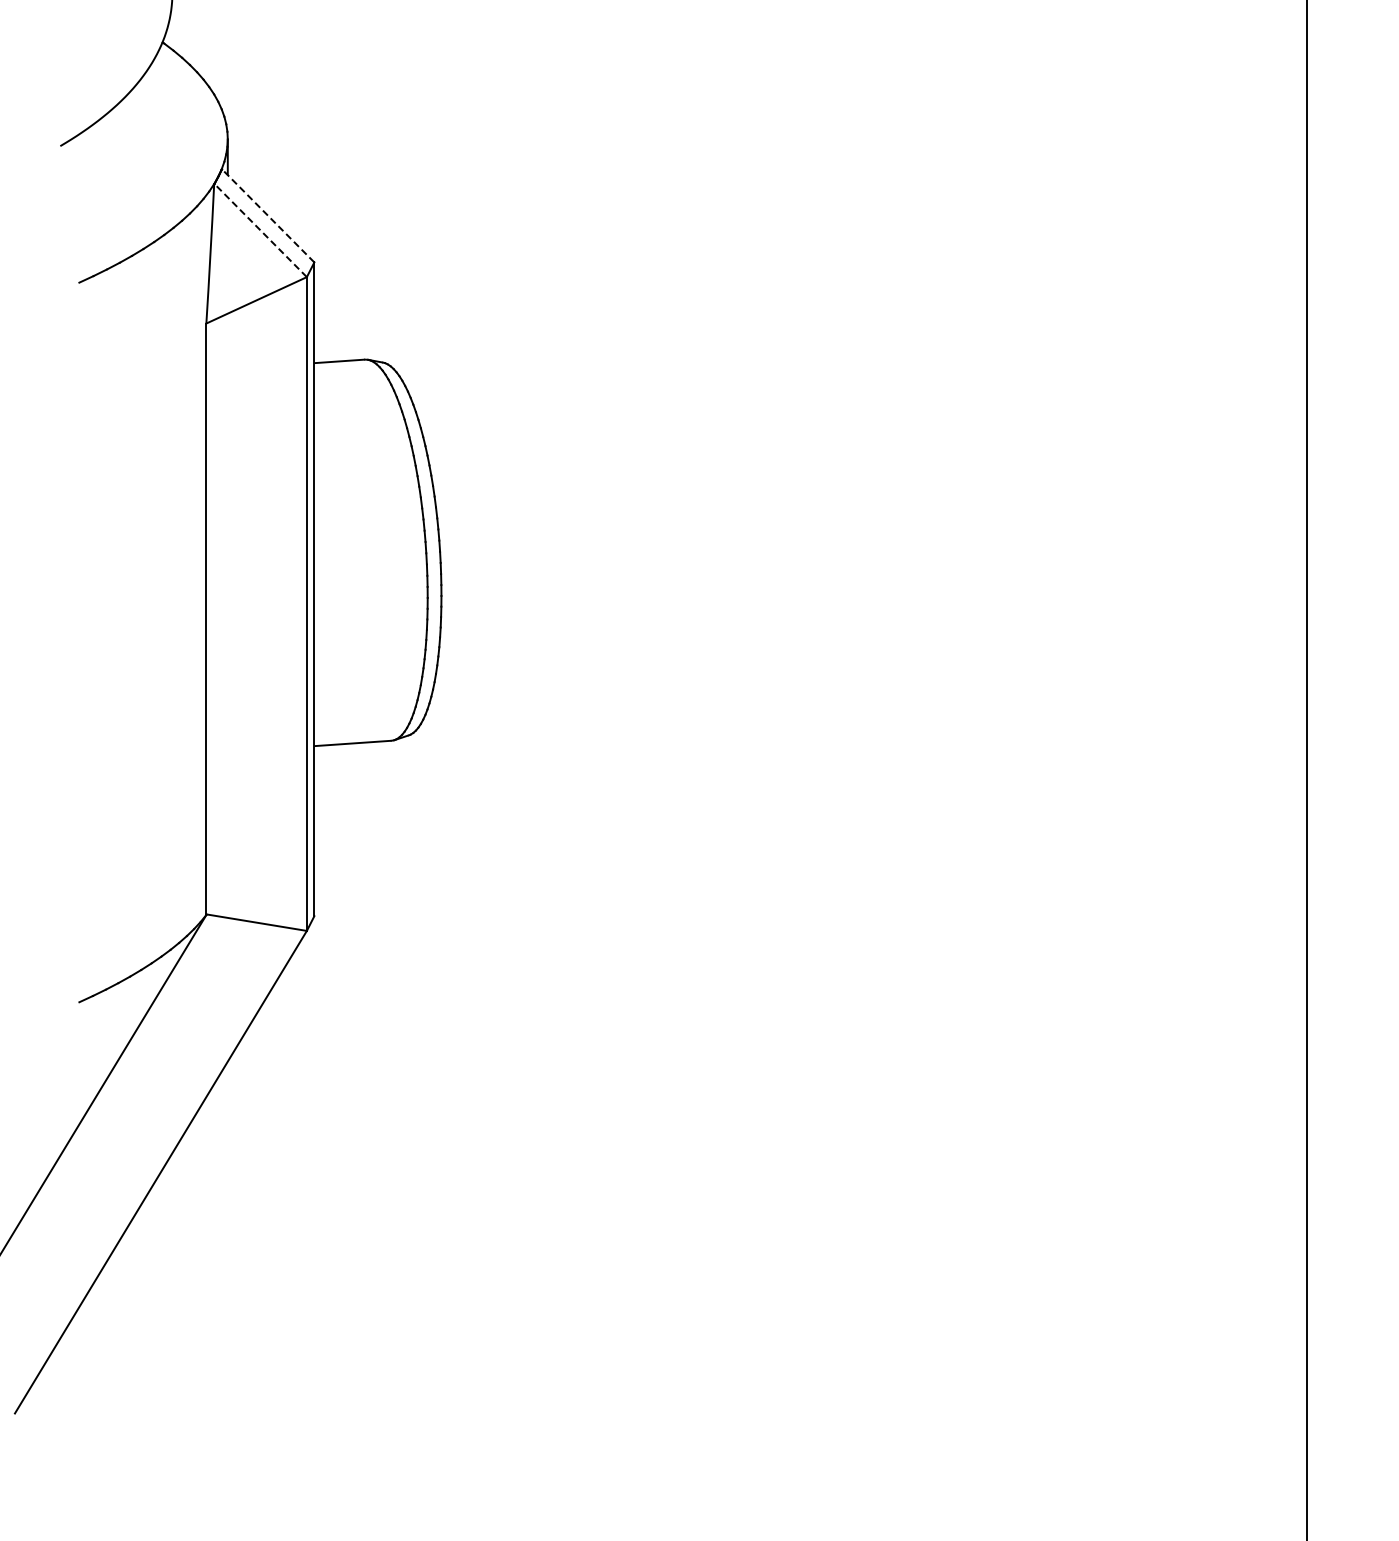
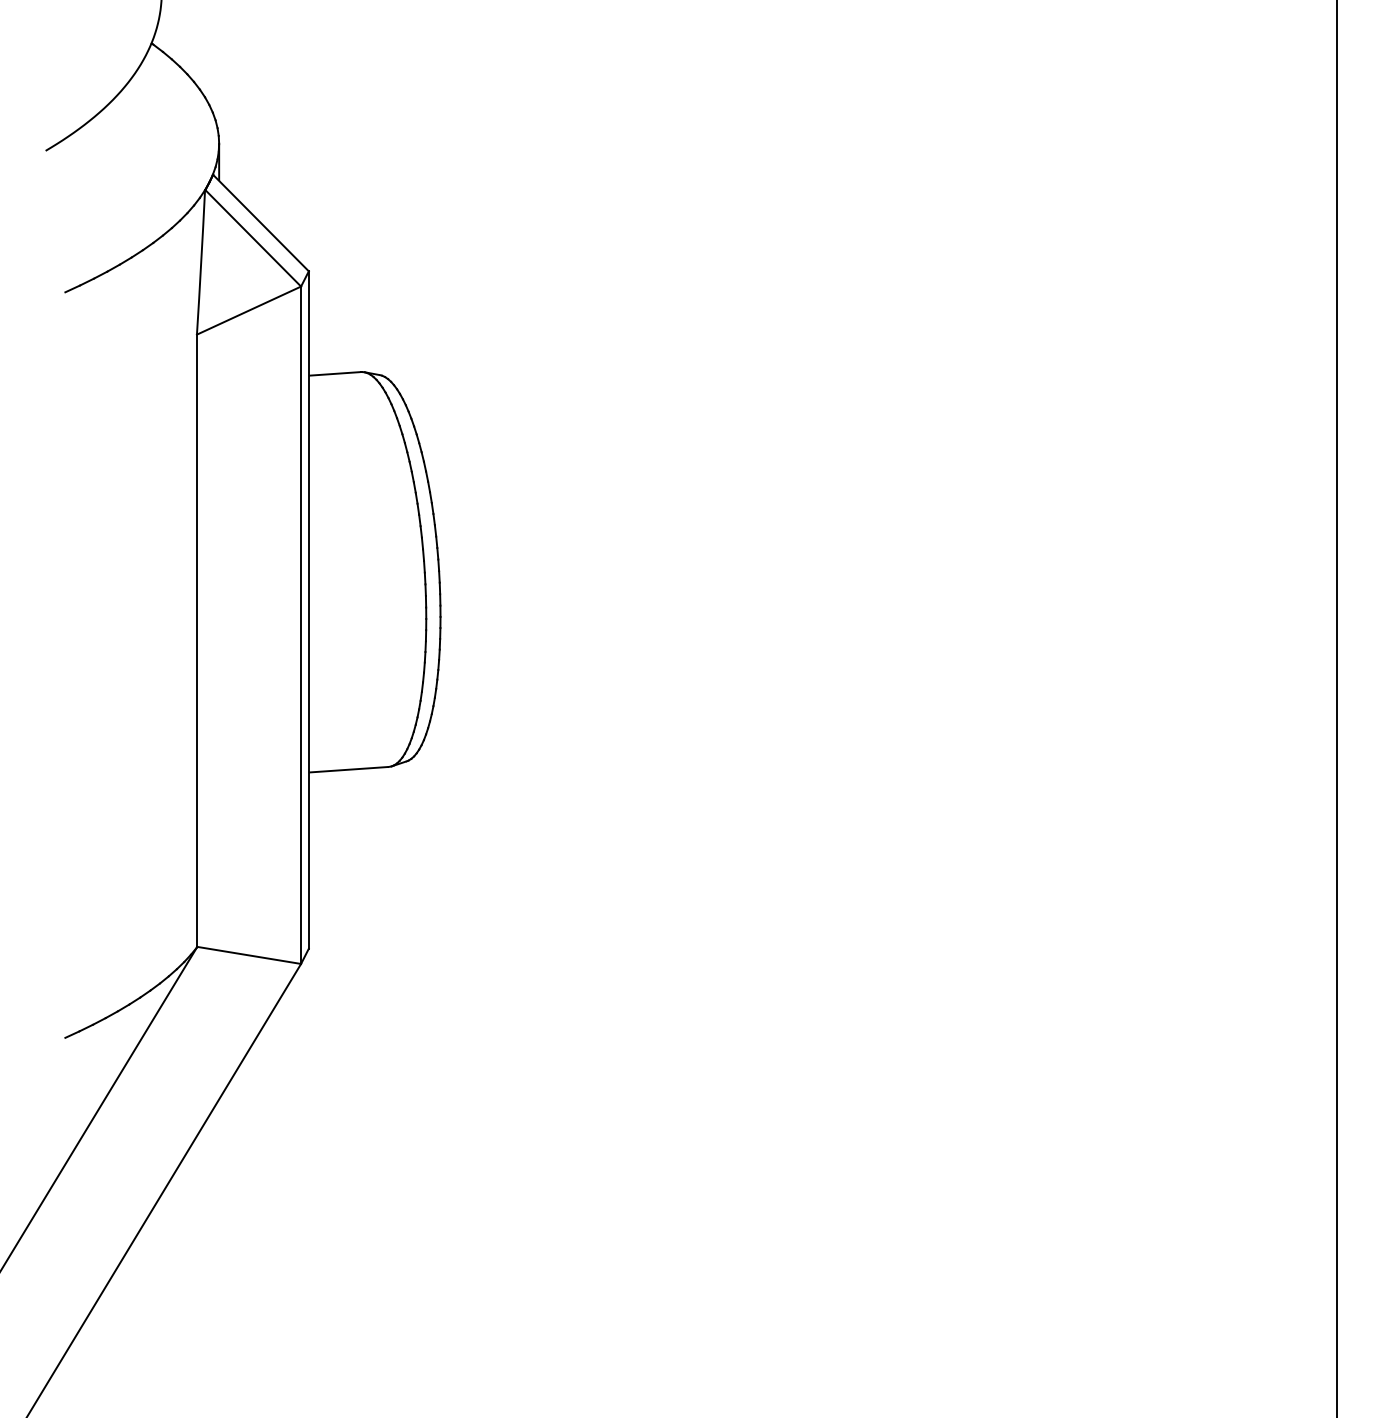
line: (268, 215) -> (261, 222), dashed -> solid
line: (260, 230) -> (253, 238), dashed -> solid

